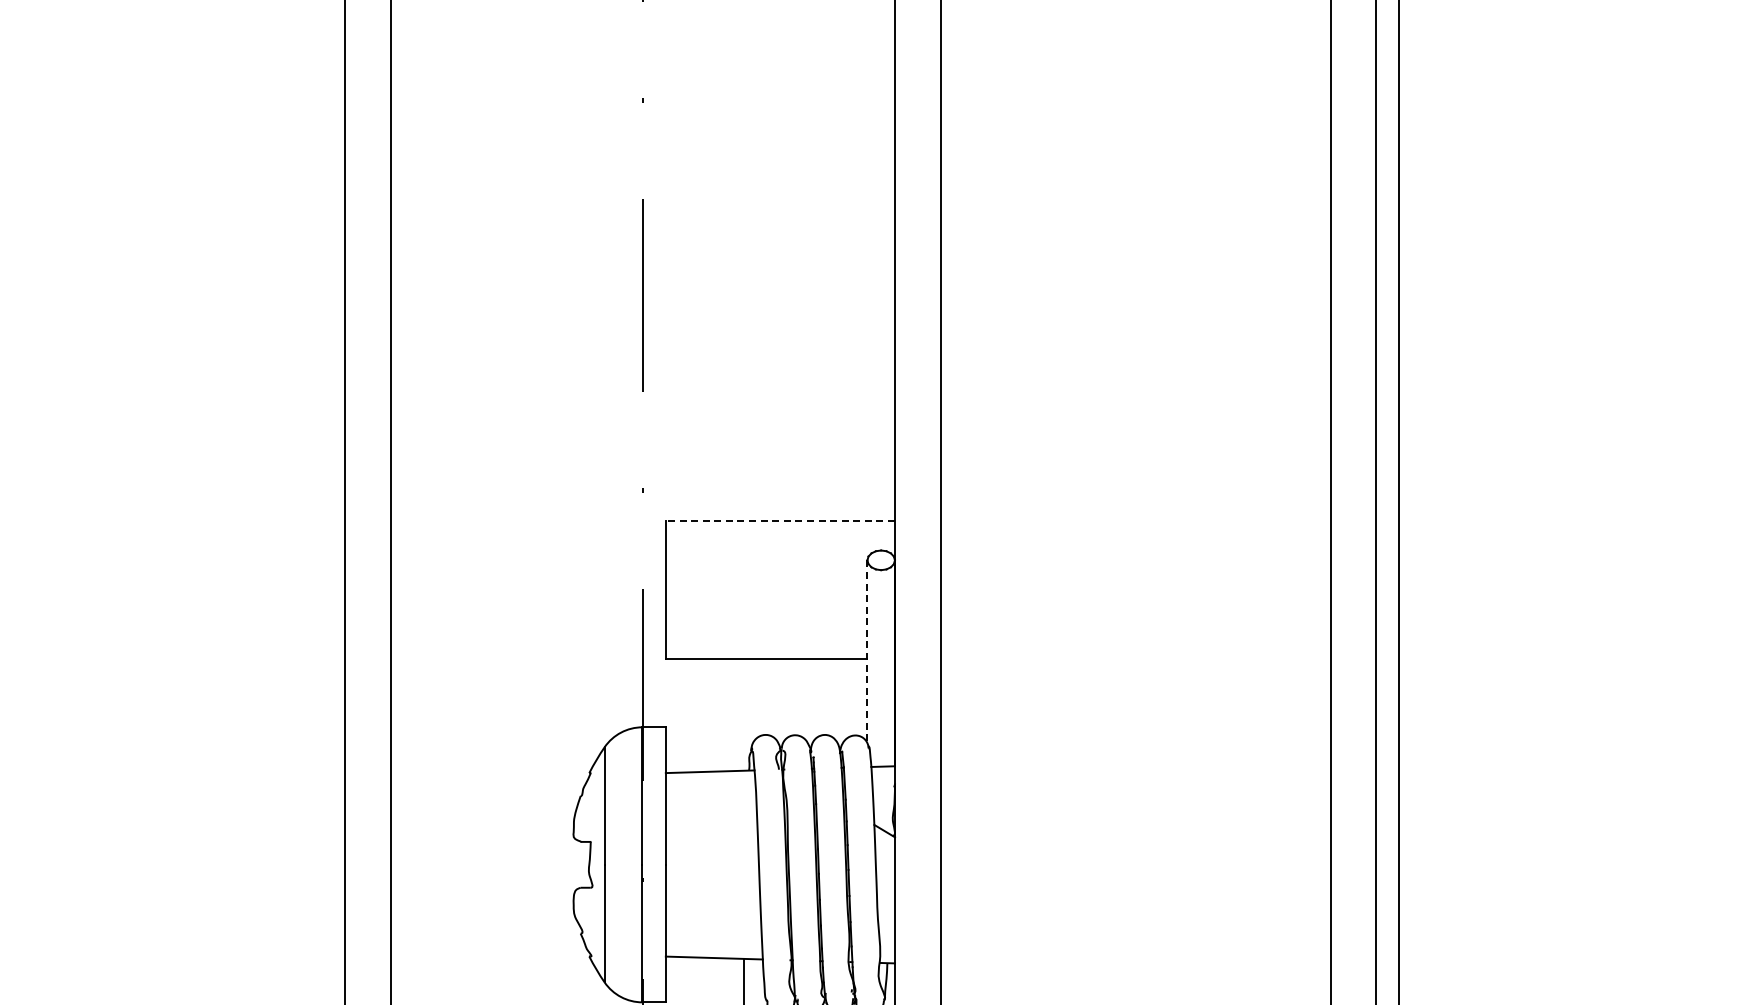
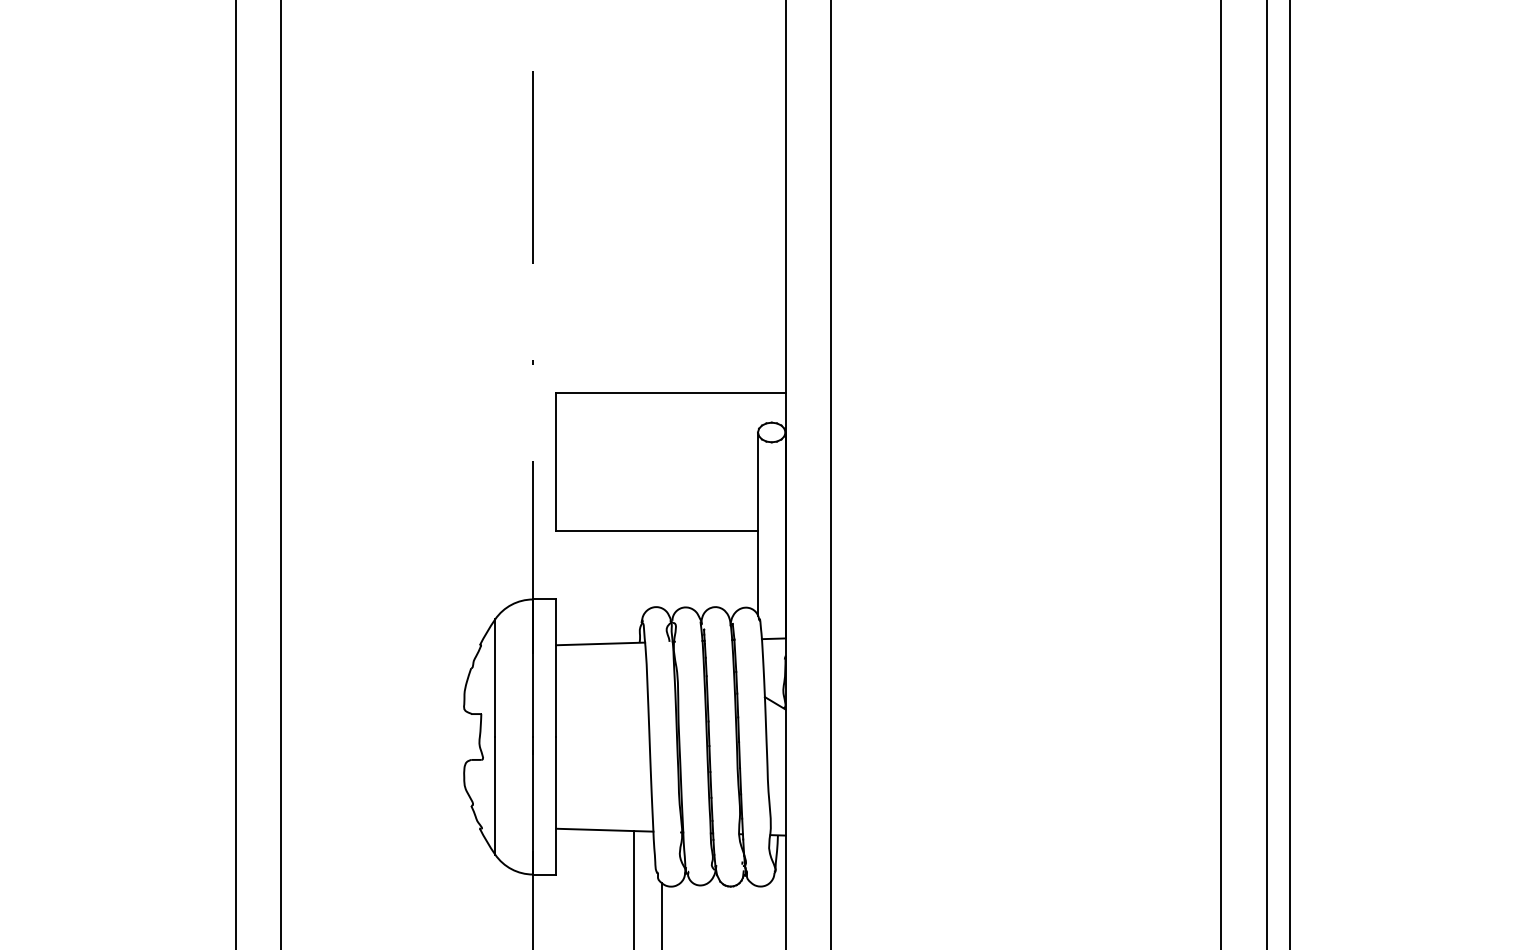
line: (780, 521) -> (671, 393), dashed -> solid
line: (867, 651) -> (758, 523), dashed -> solid

